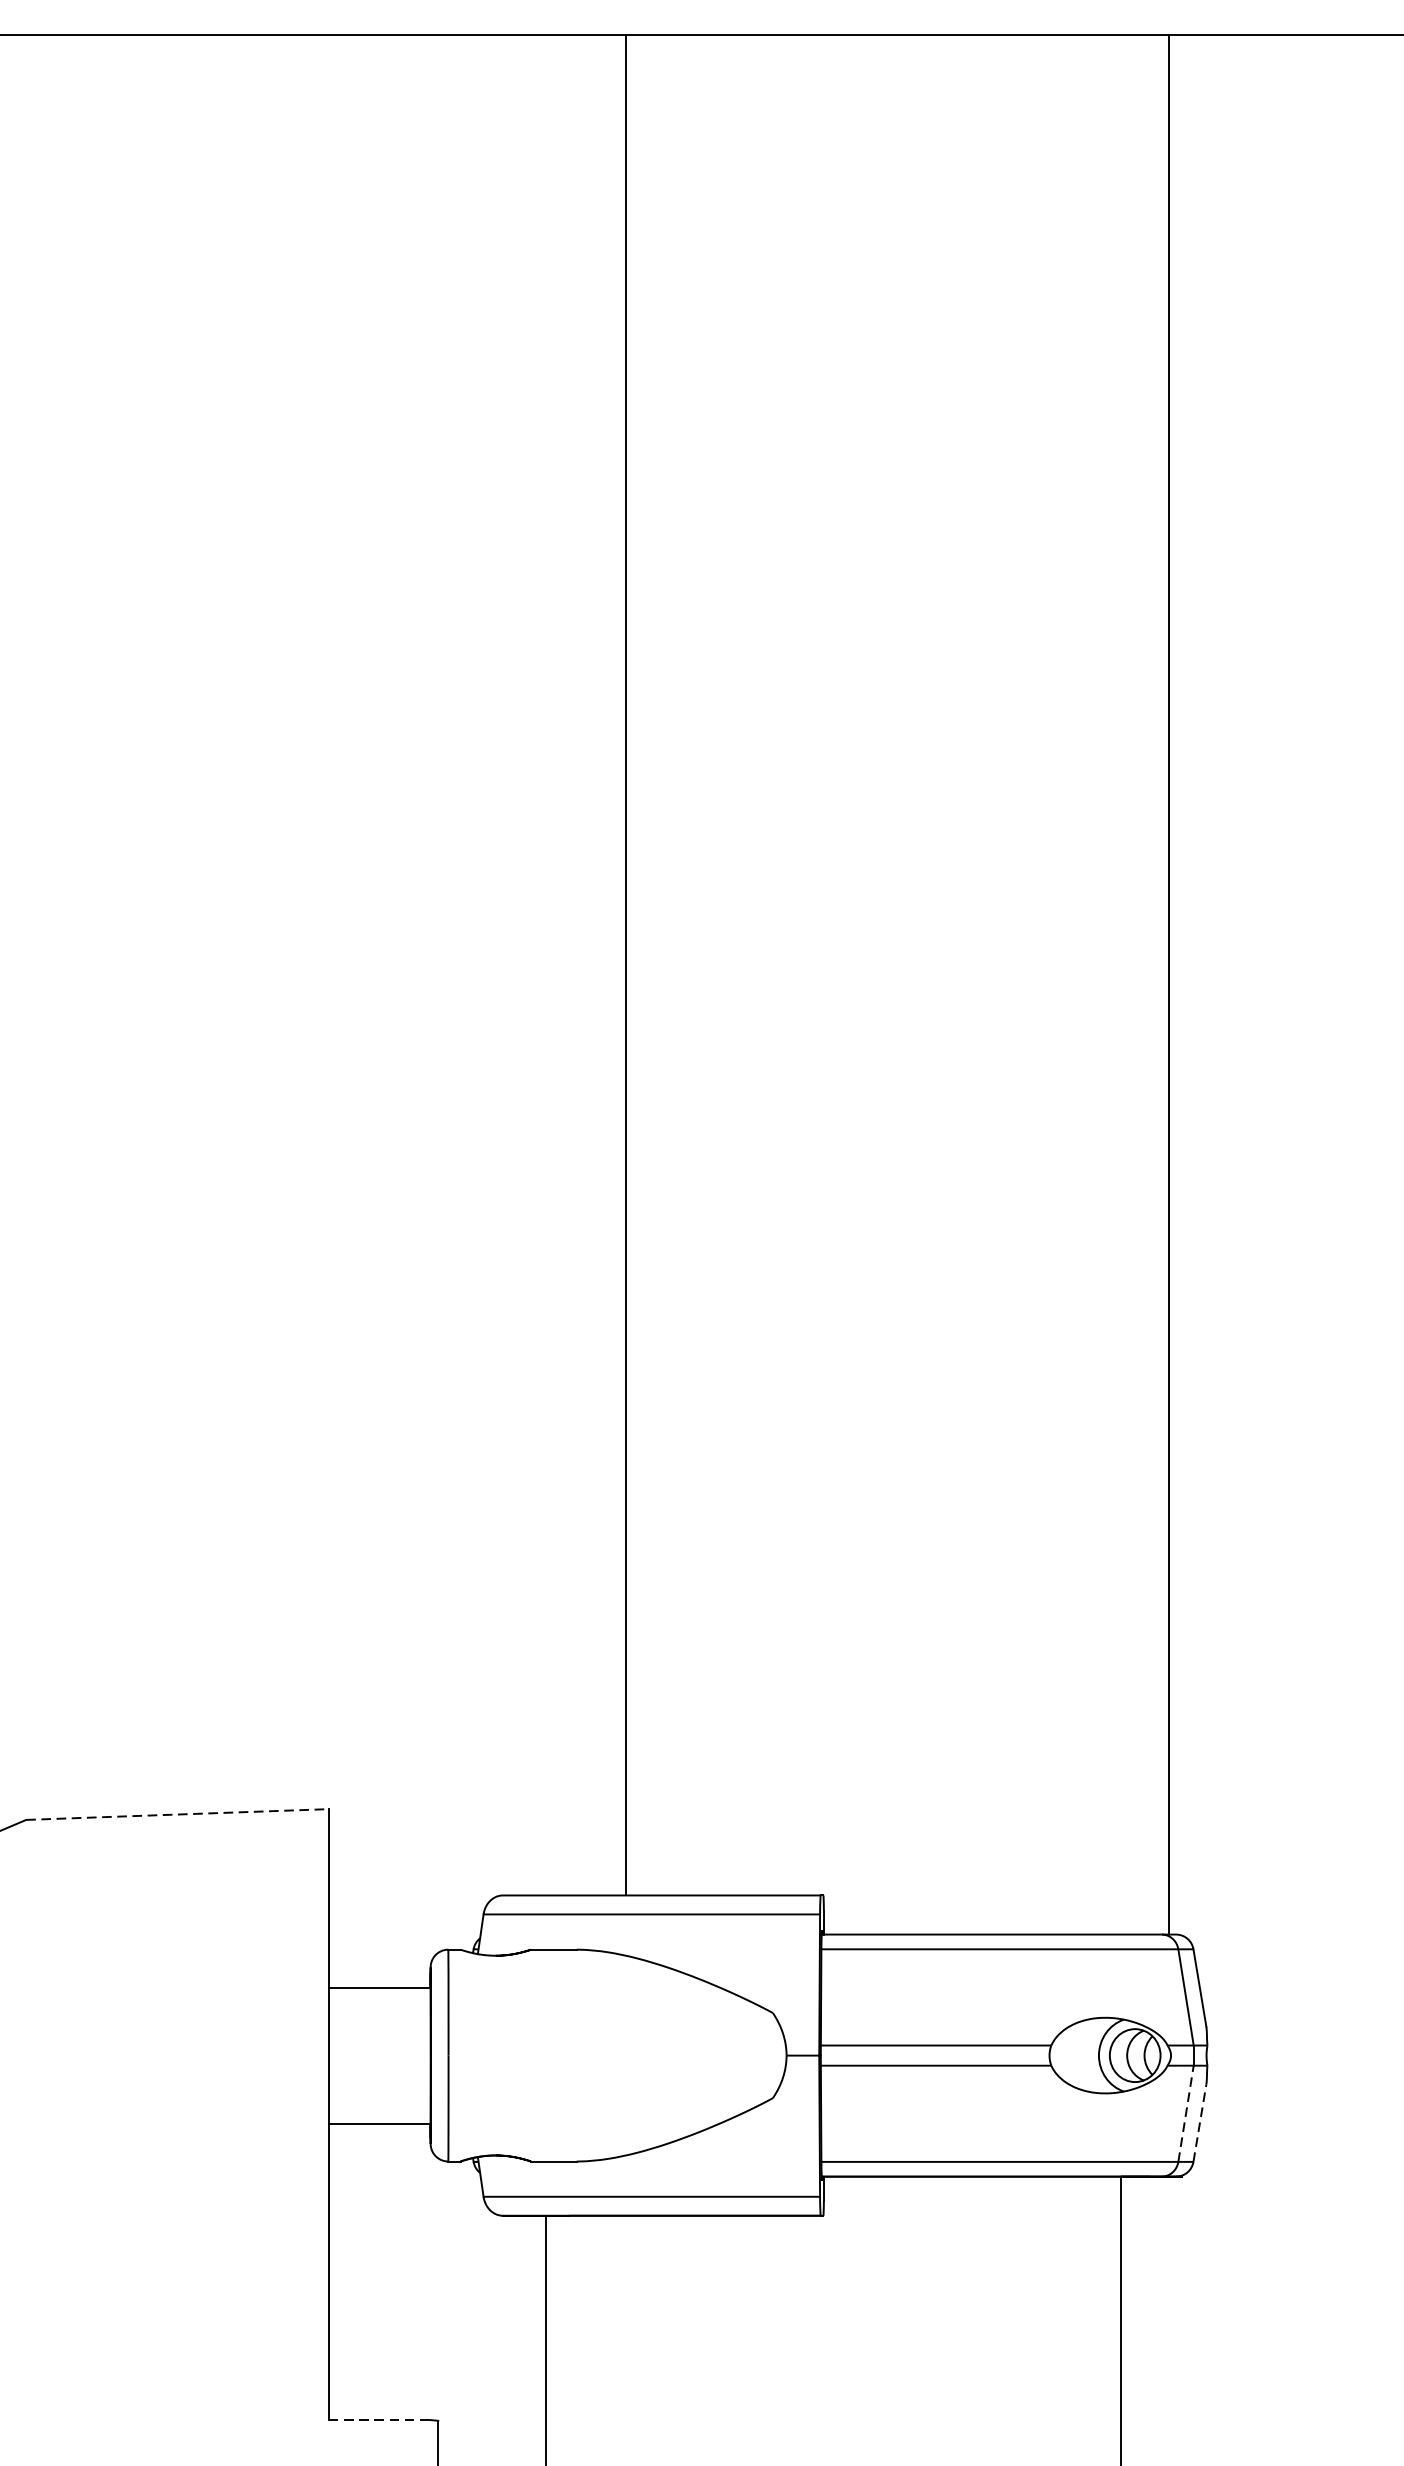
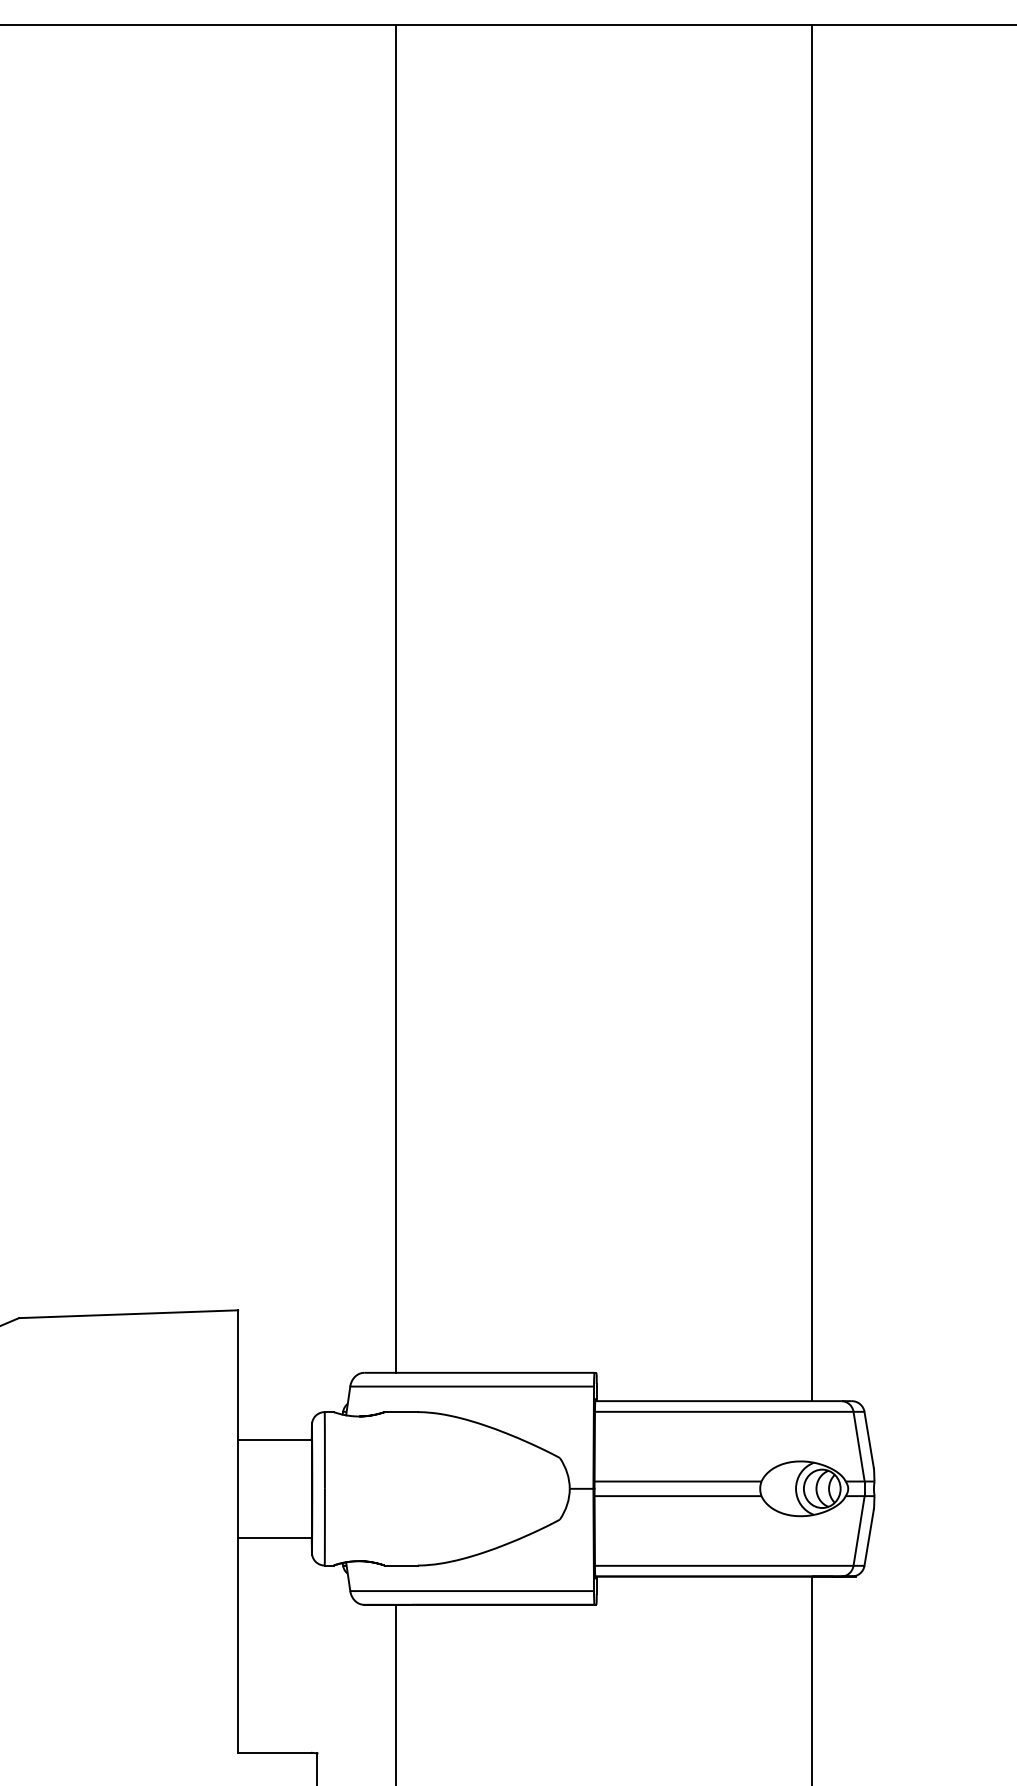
line: (626, 964) -> (395, 698), moved
line: (1170, 985) -> (812, 713), moved
line: (177, 1814) -> (128, 1314), dashed -> solid
line: (1186, 2113) -> (859, 1530), dashed -> solid
line: (1200, 2122) -> (869, 1537), dashed -> solid
line: (380, 2419) -> (275, 1752), dashed -> solid

